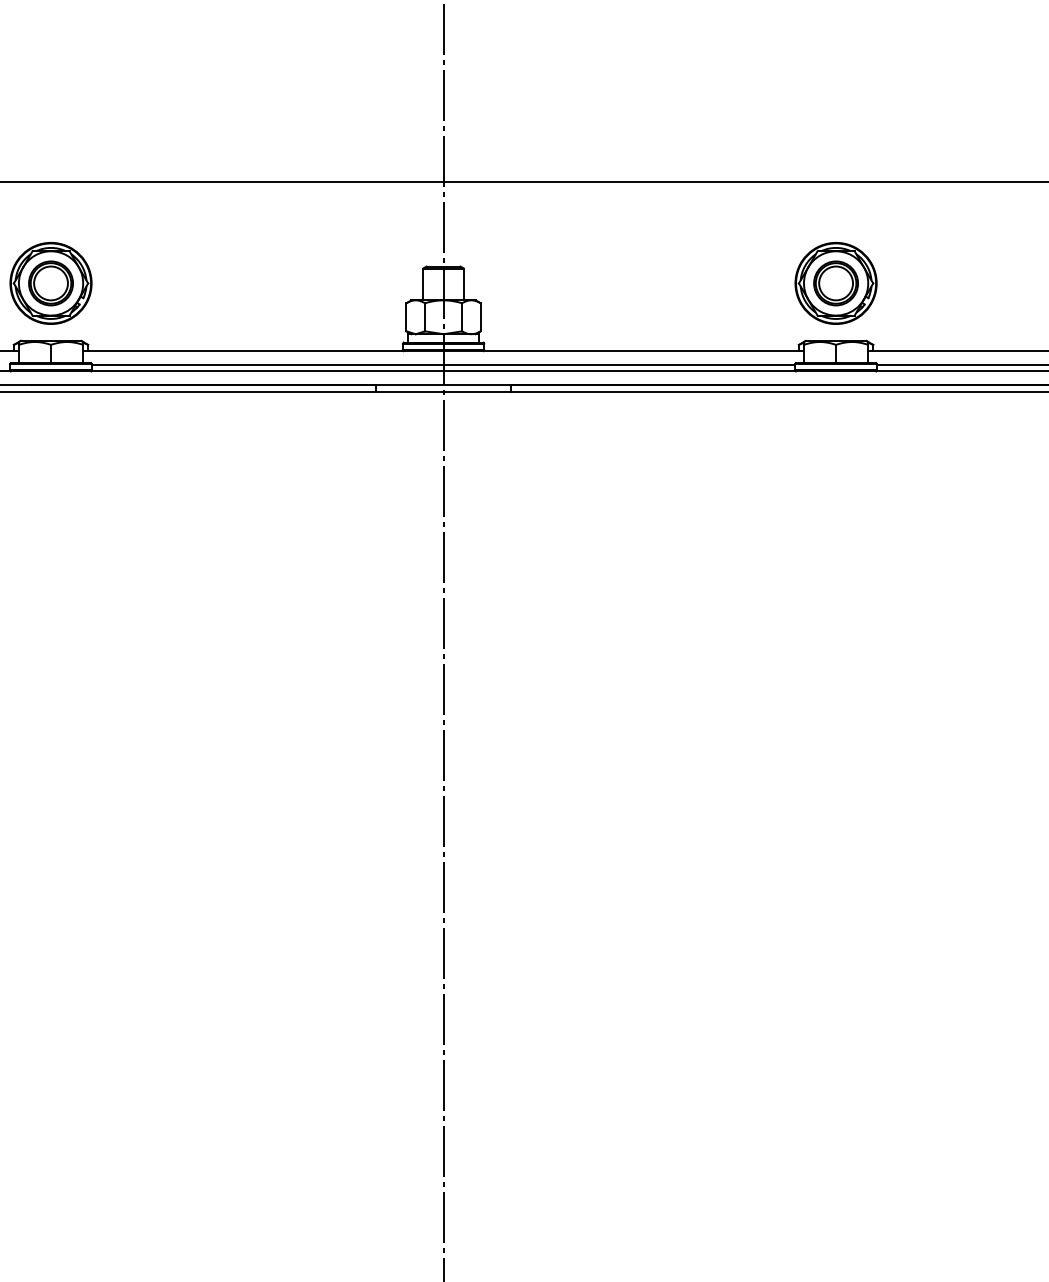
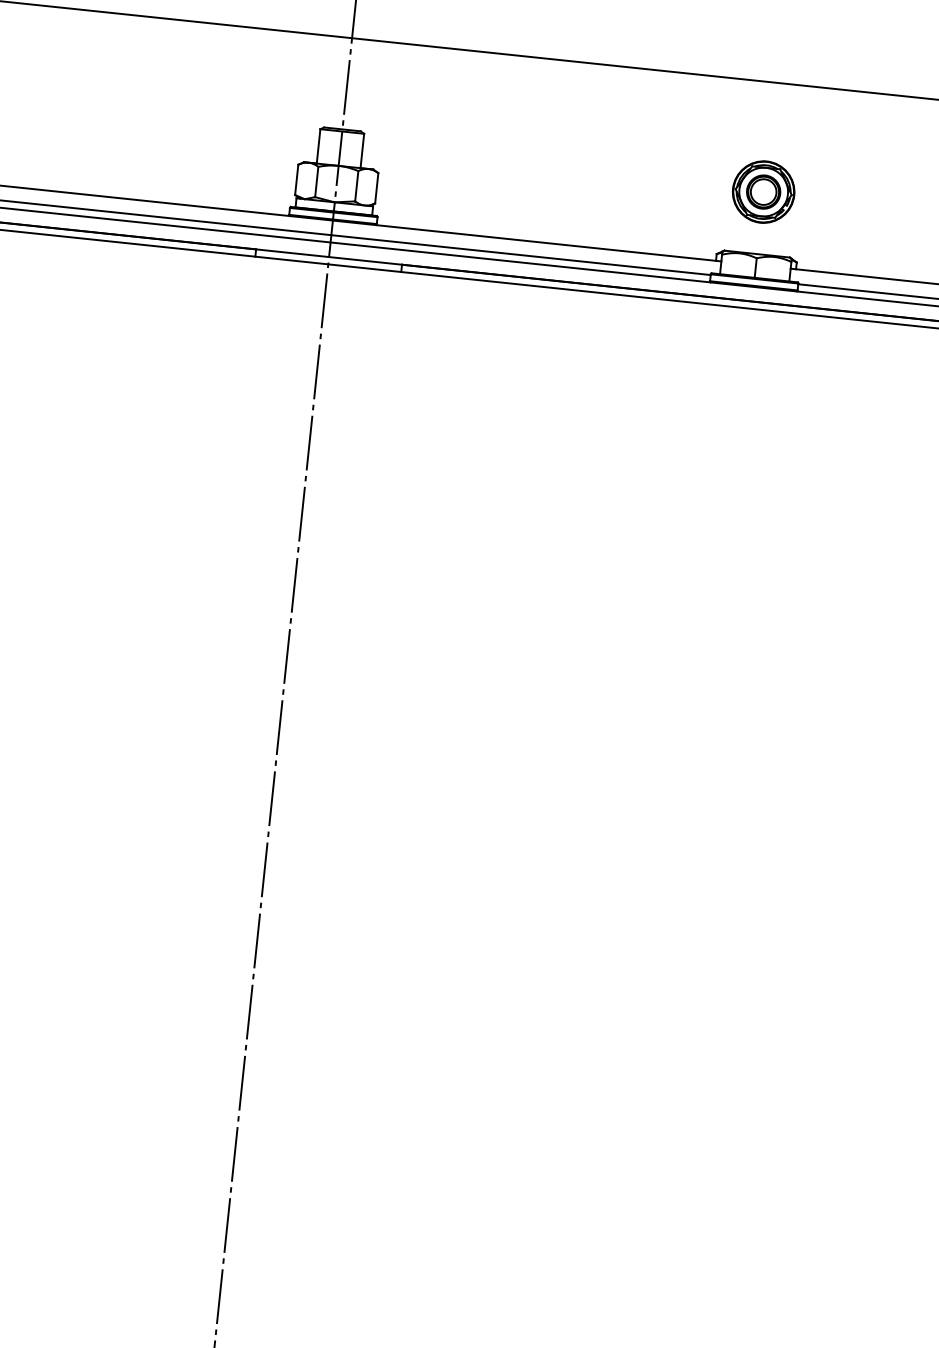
part: (835, 283) -> (763, 192), size x0.7

